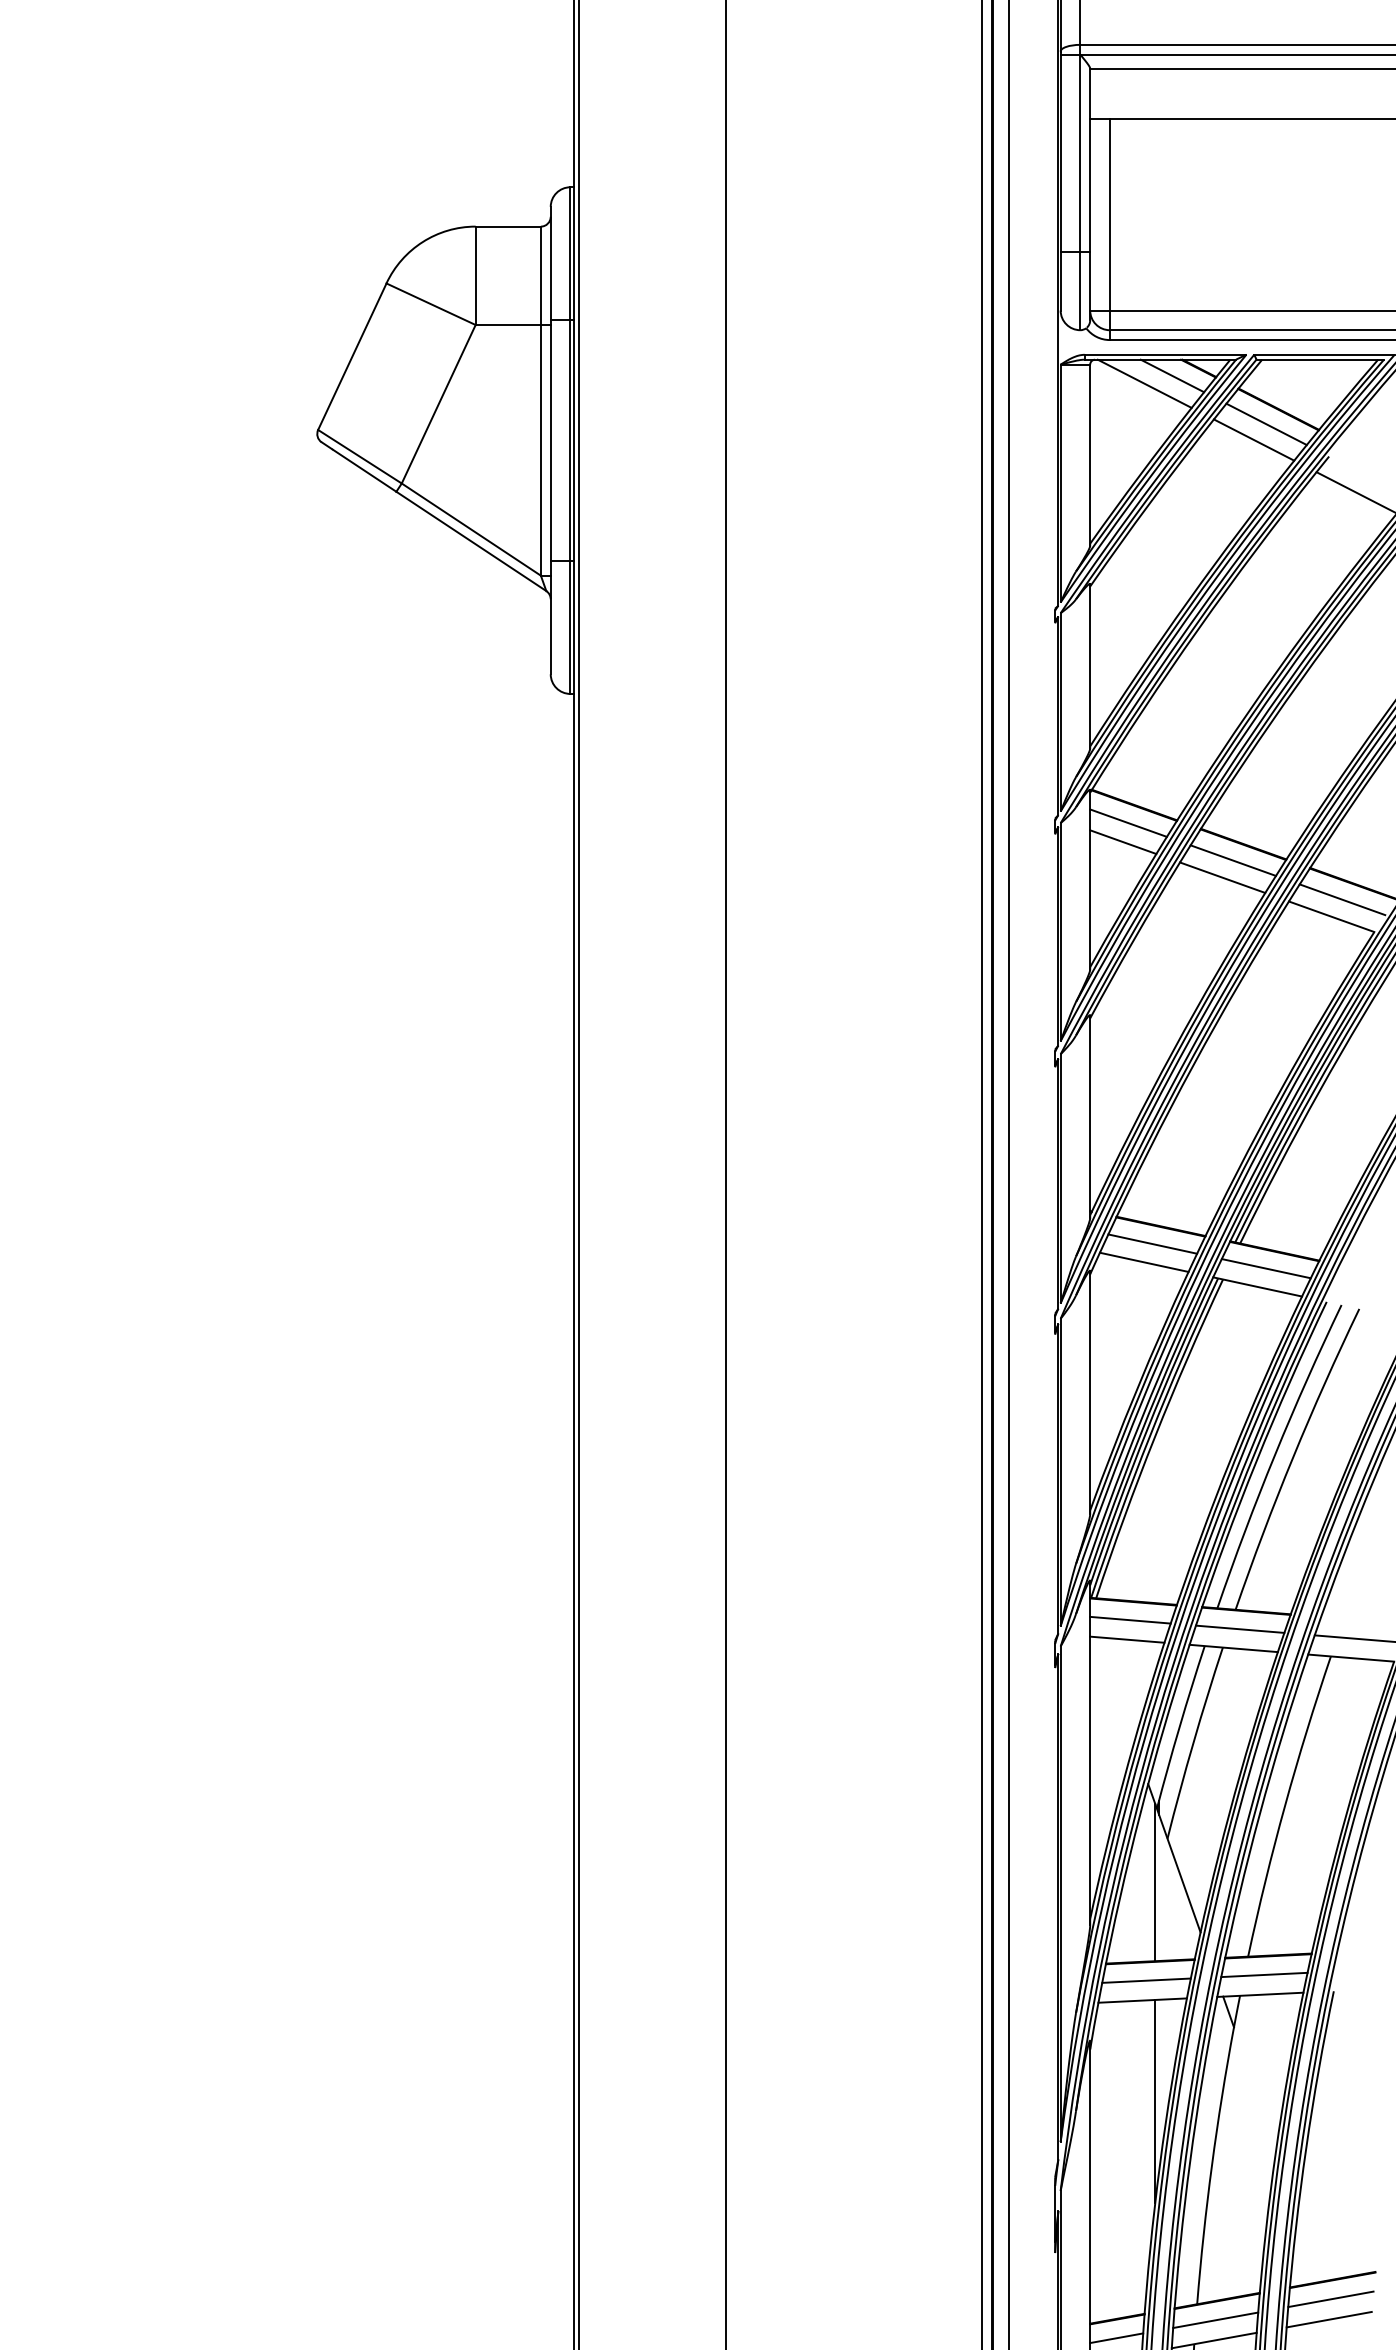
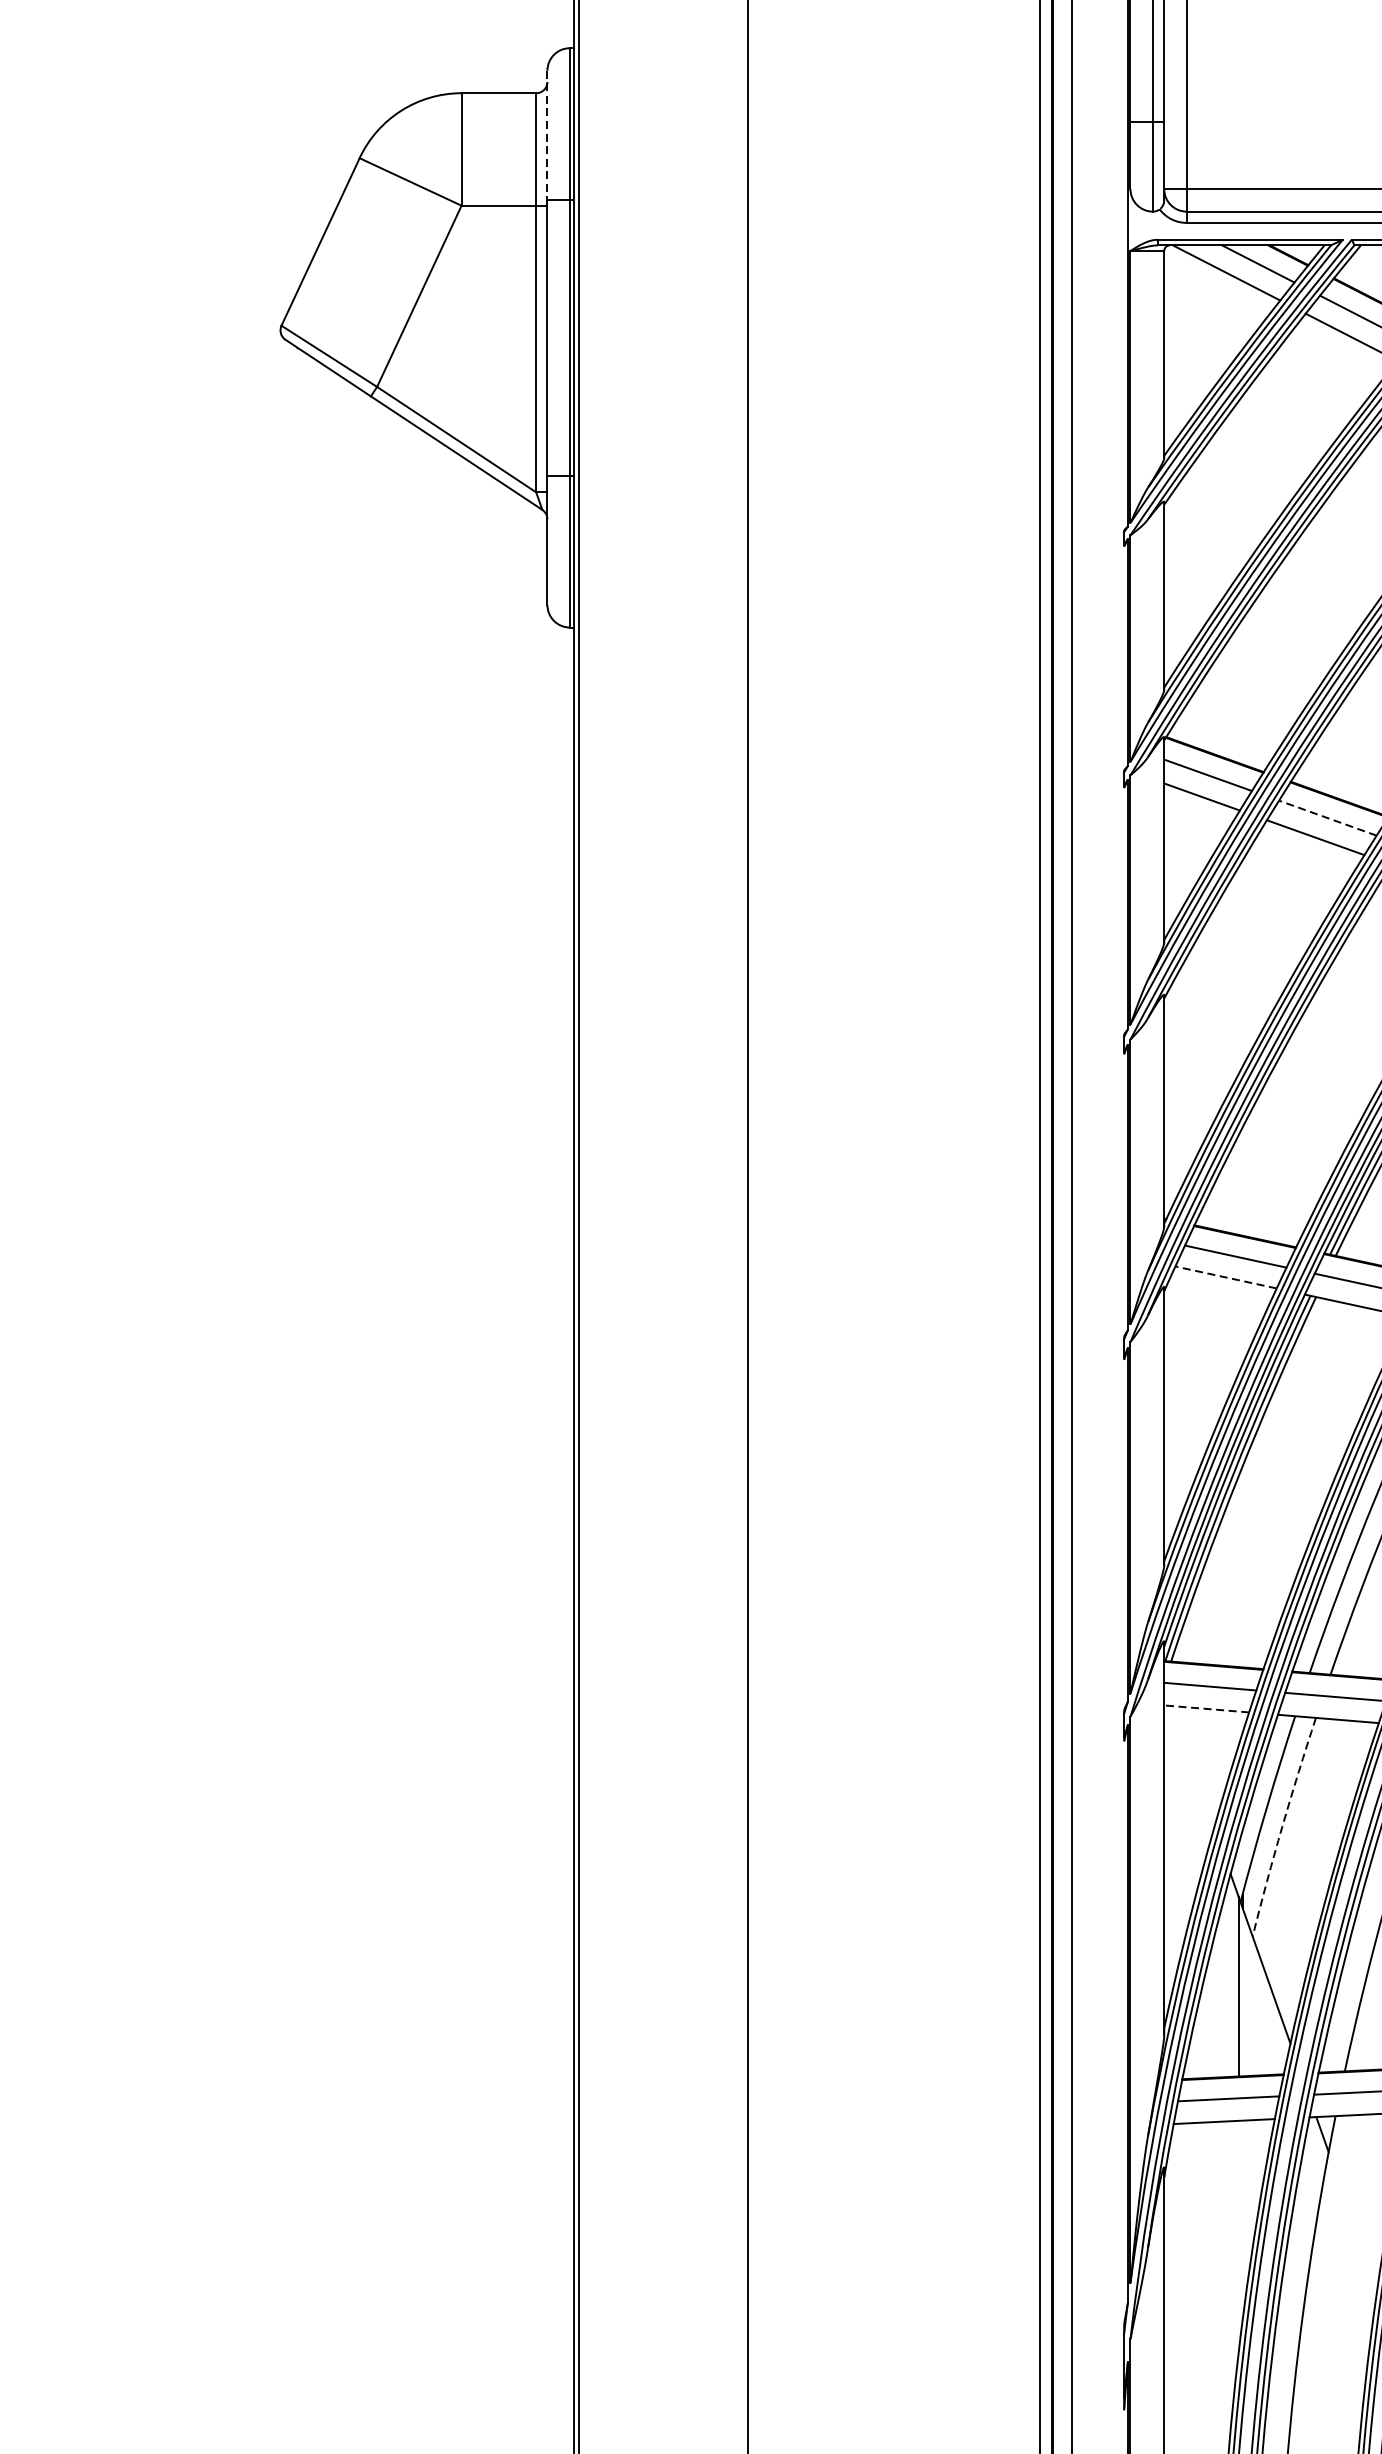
line: (550, 263) -> (547, 135), solid -> dashed
line: (1232, 860) -> (1326, 817), solid -> dashed
line: (1143, 1262) -> (1225, 1277), solid -> dashed
line: (1126, 1639) -> (1205, 1708), solid -> dashed
arc: (1193, 1742) -> (1282, 1826), solid -> dashed
line: (1155, 2100) -> (1238, 2235), removed

